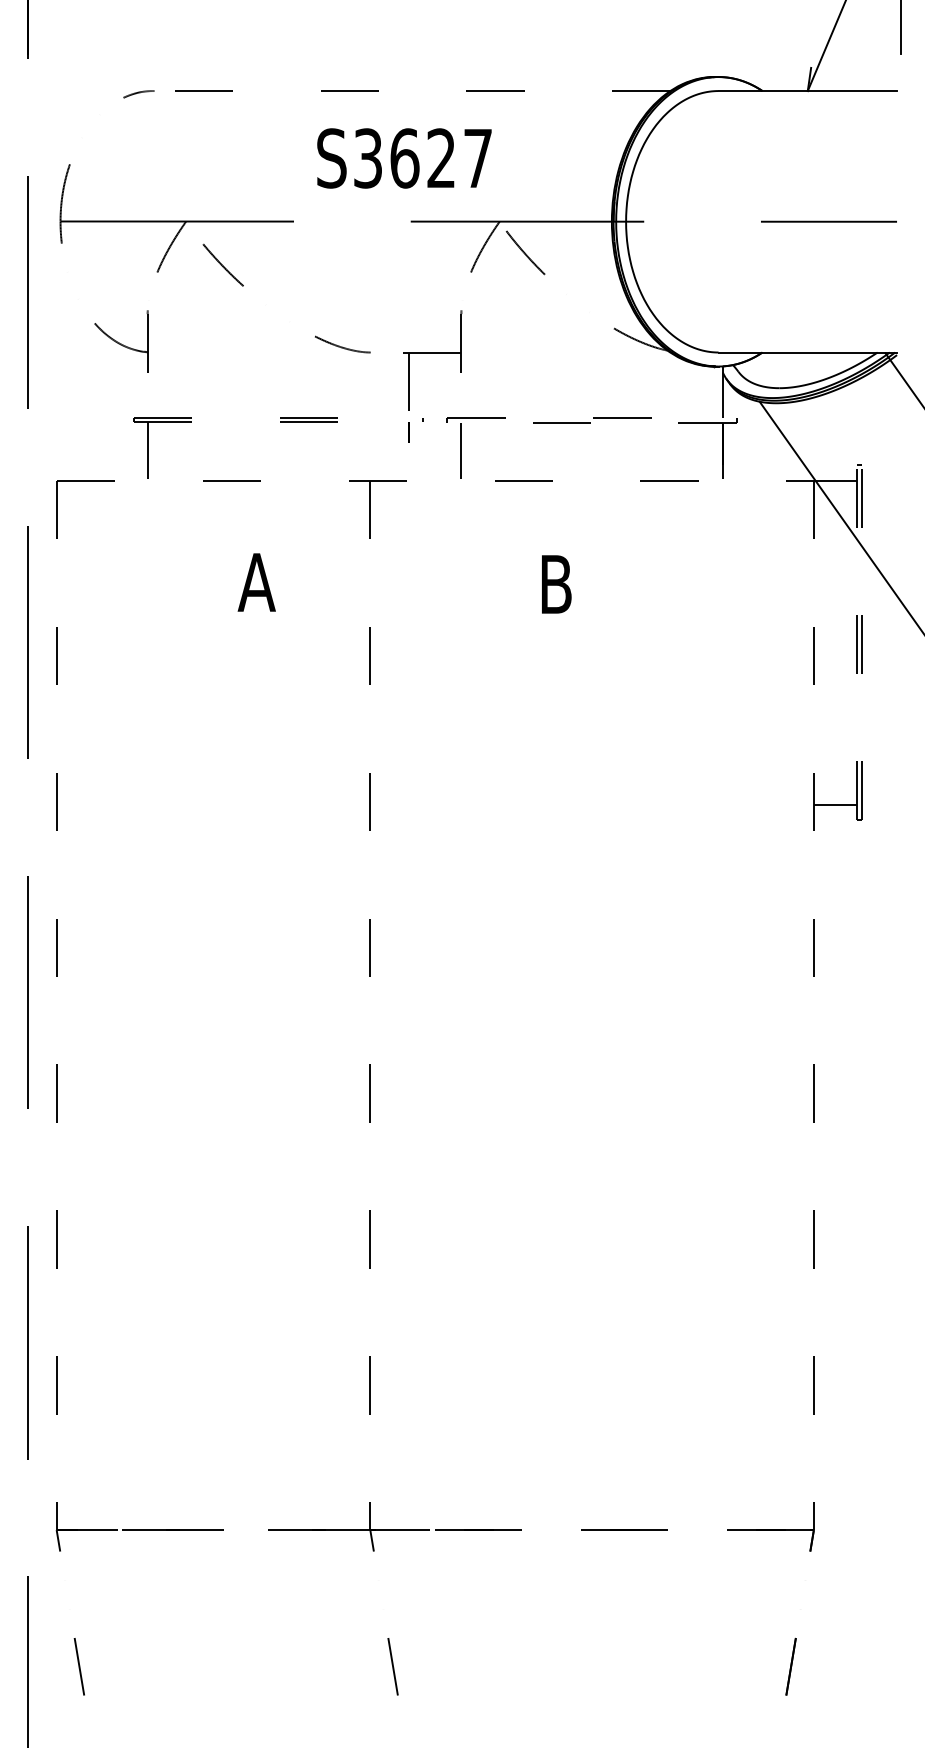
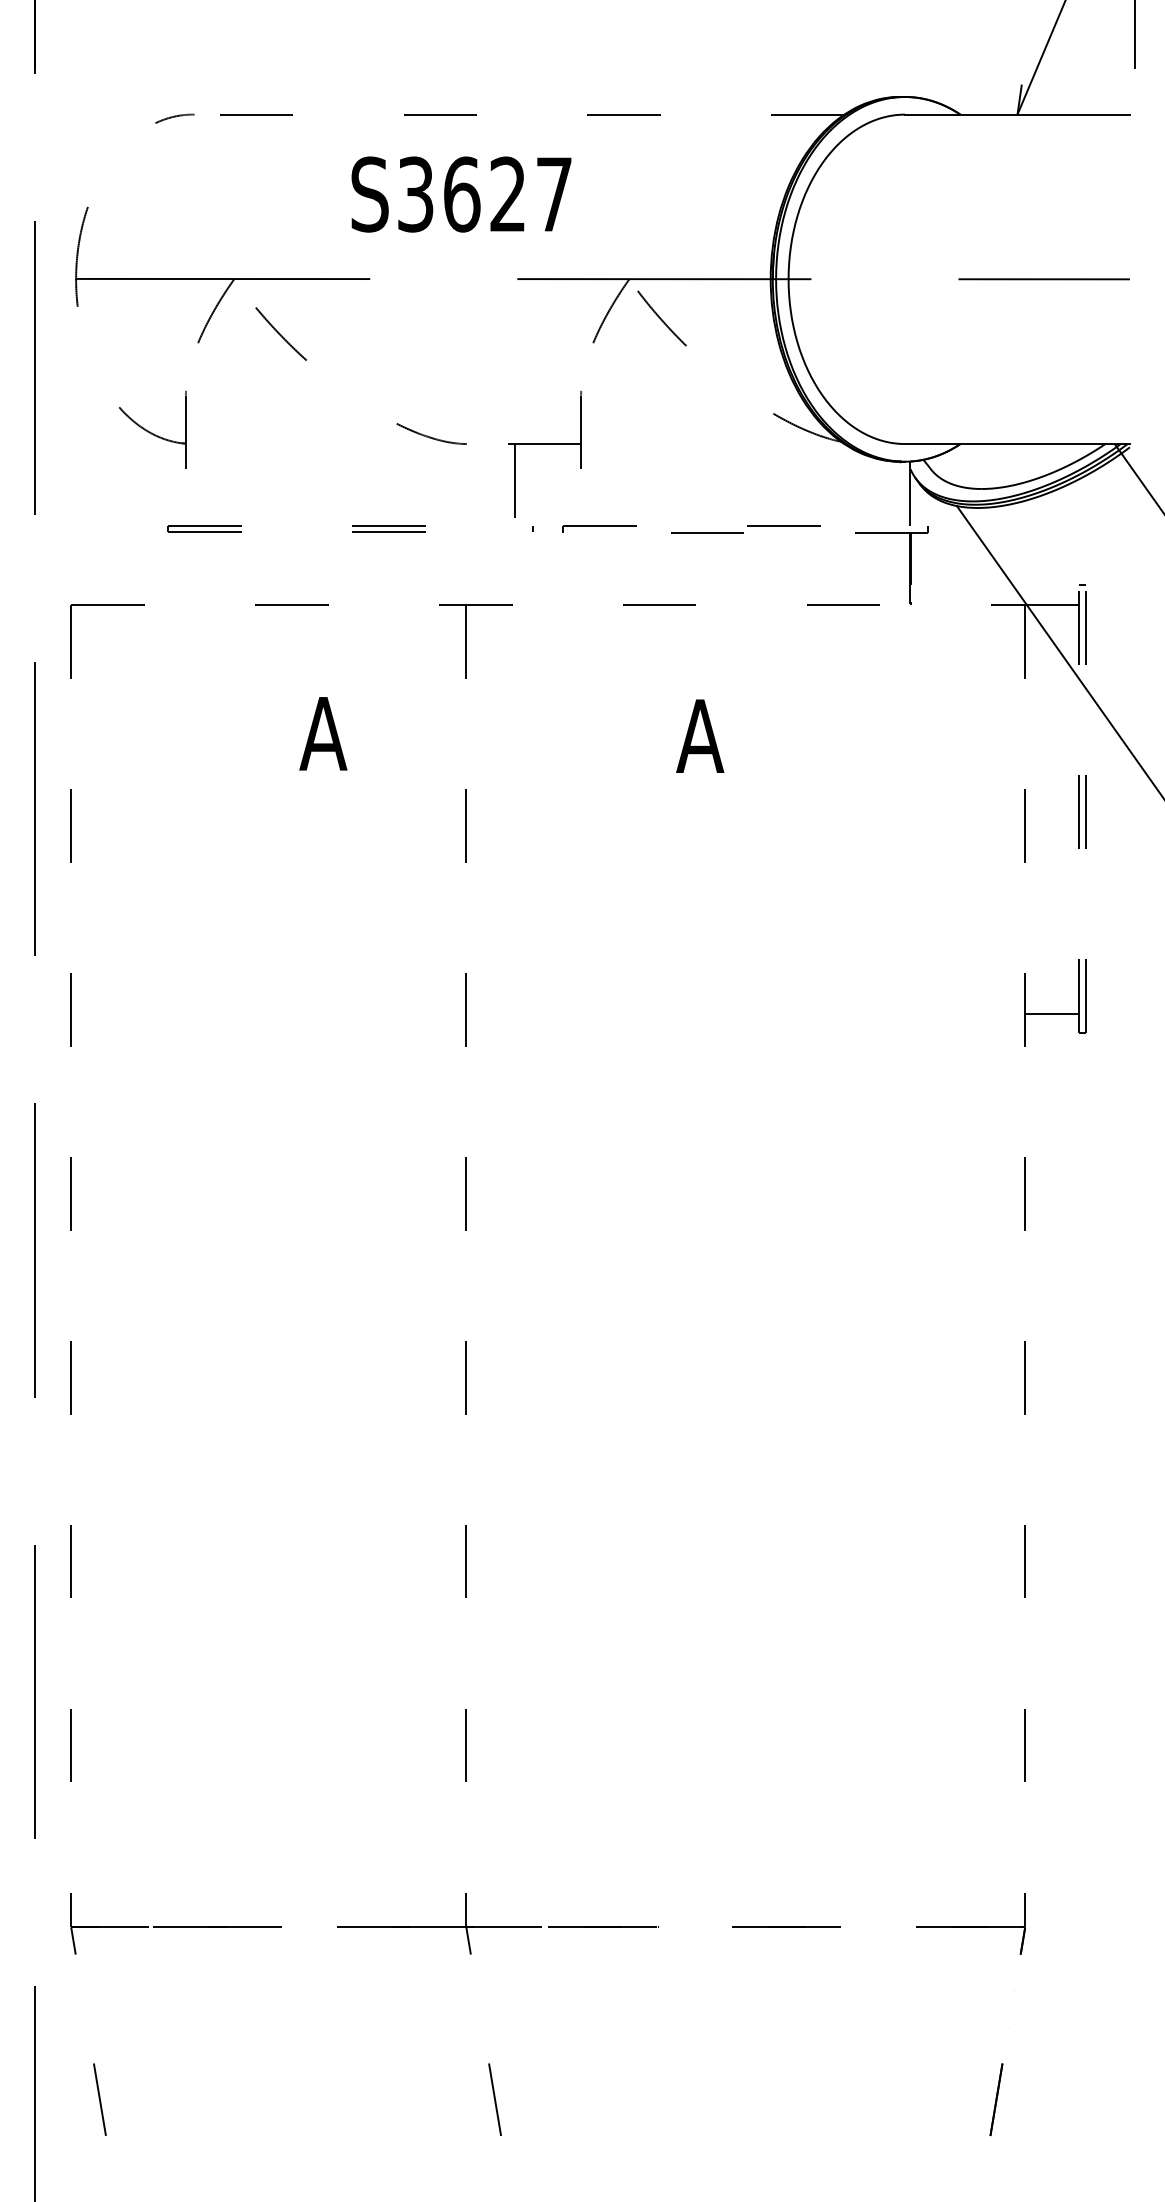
text: (404, 158) -> (461, 194), moved
line: (408, 432) -> (514, 544), removed
line: (147, 450) -> (185, 567), removed
line: (461, 451) -> (581, 568), removed
text: (555, 584) -> (699, 736), B -> A

